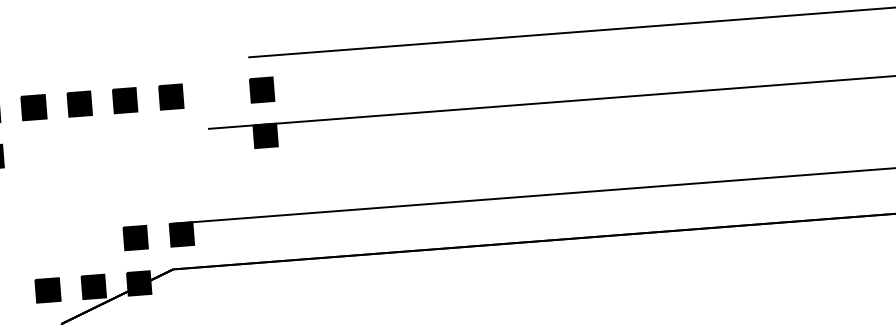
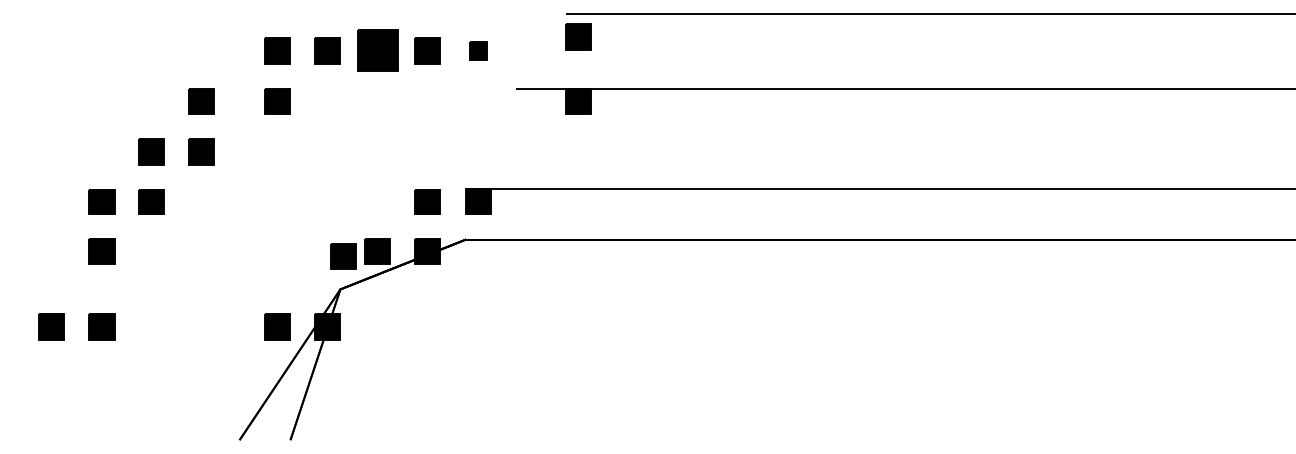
part: (262, 89) -> (578, 36), moved
part: (171, 96) -> (478, 50), size x0.7
part: (79, 103) -> (377, 50), size x1.6
part: (48, 290) -> (343, 256), moved

